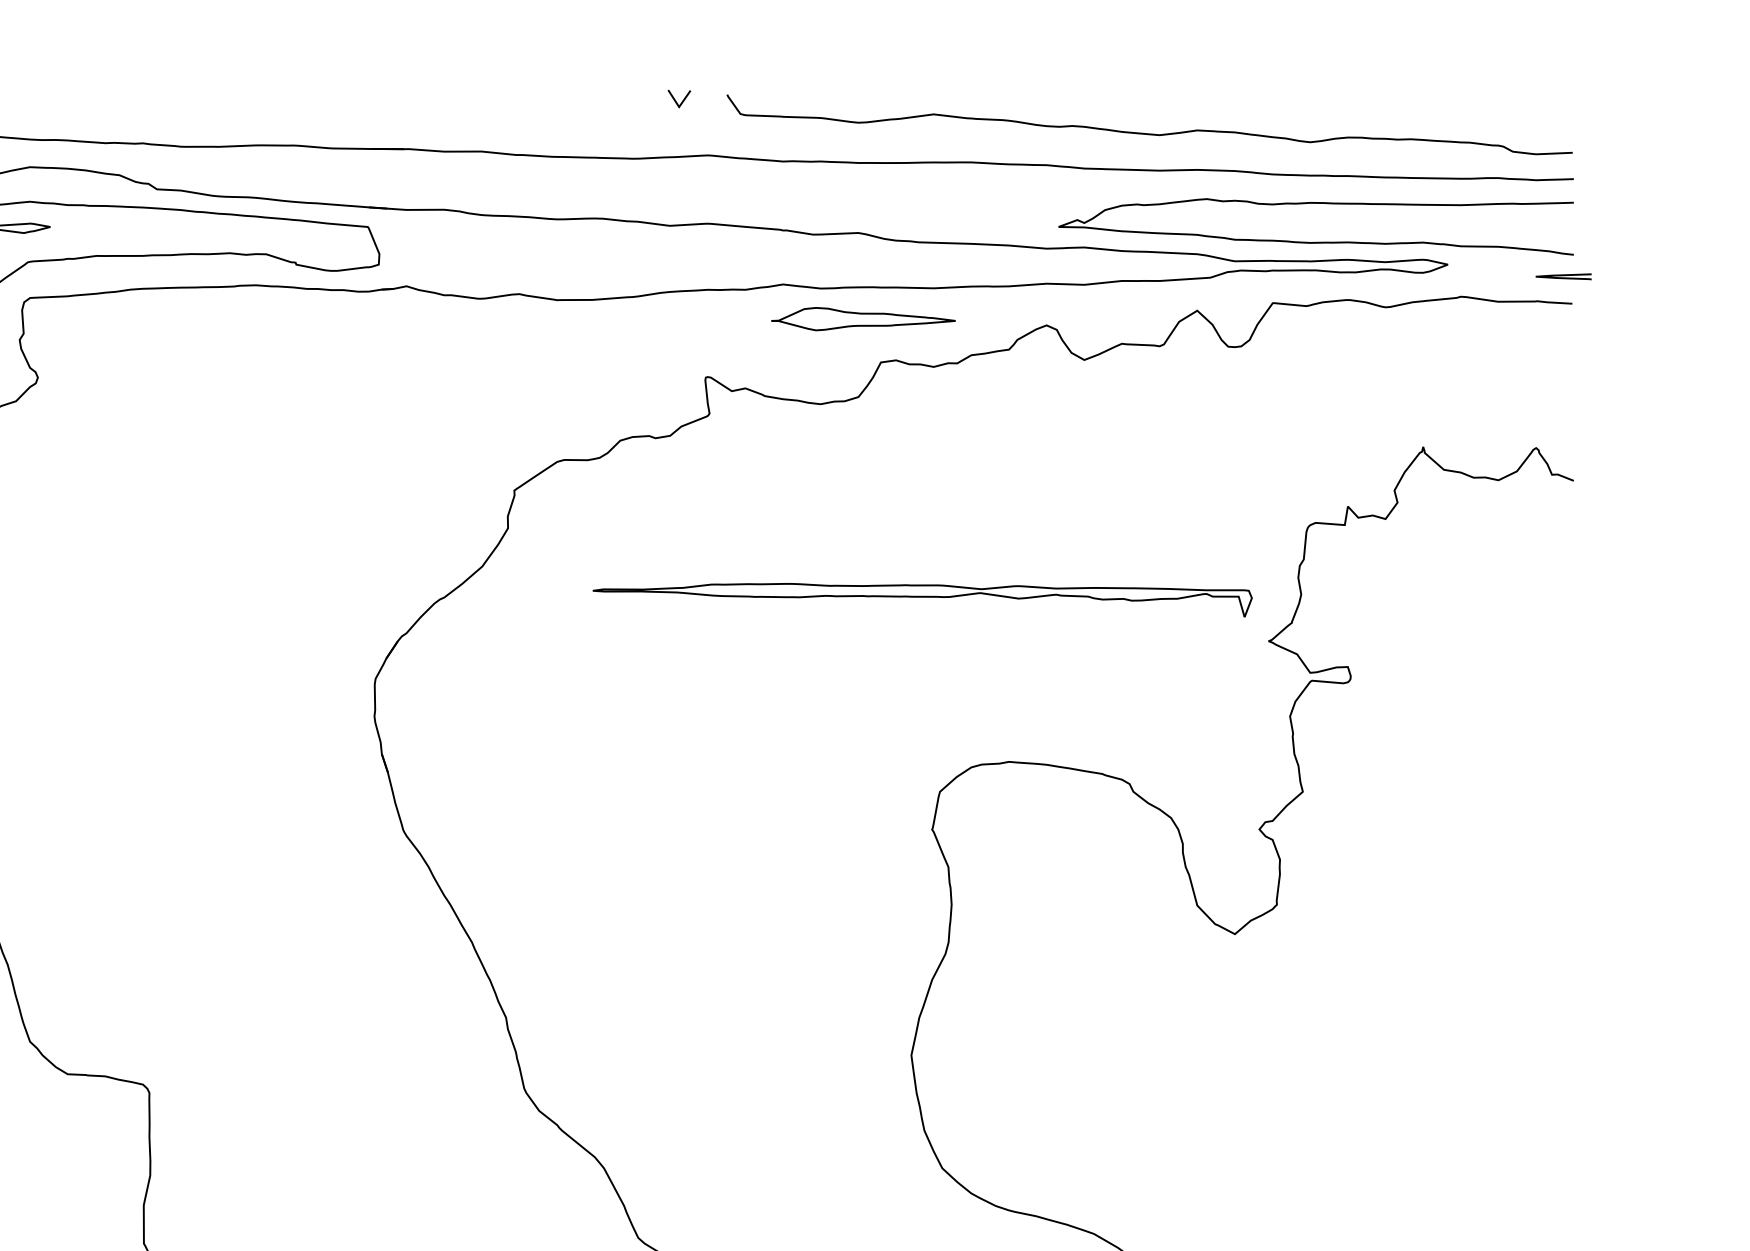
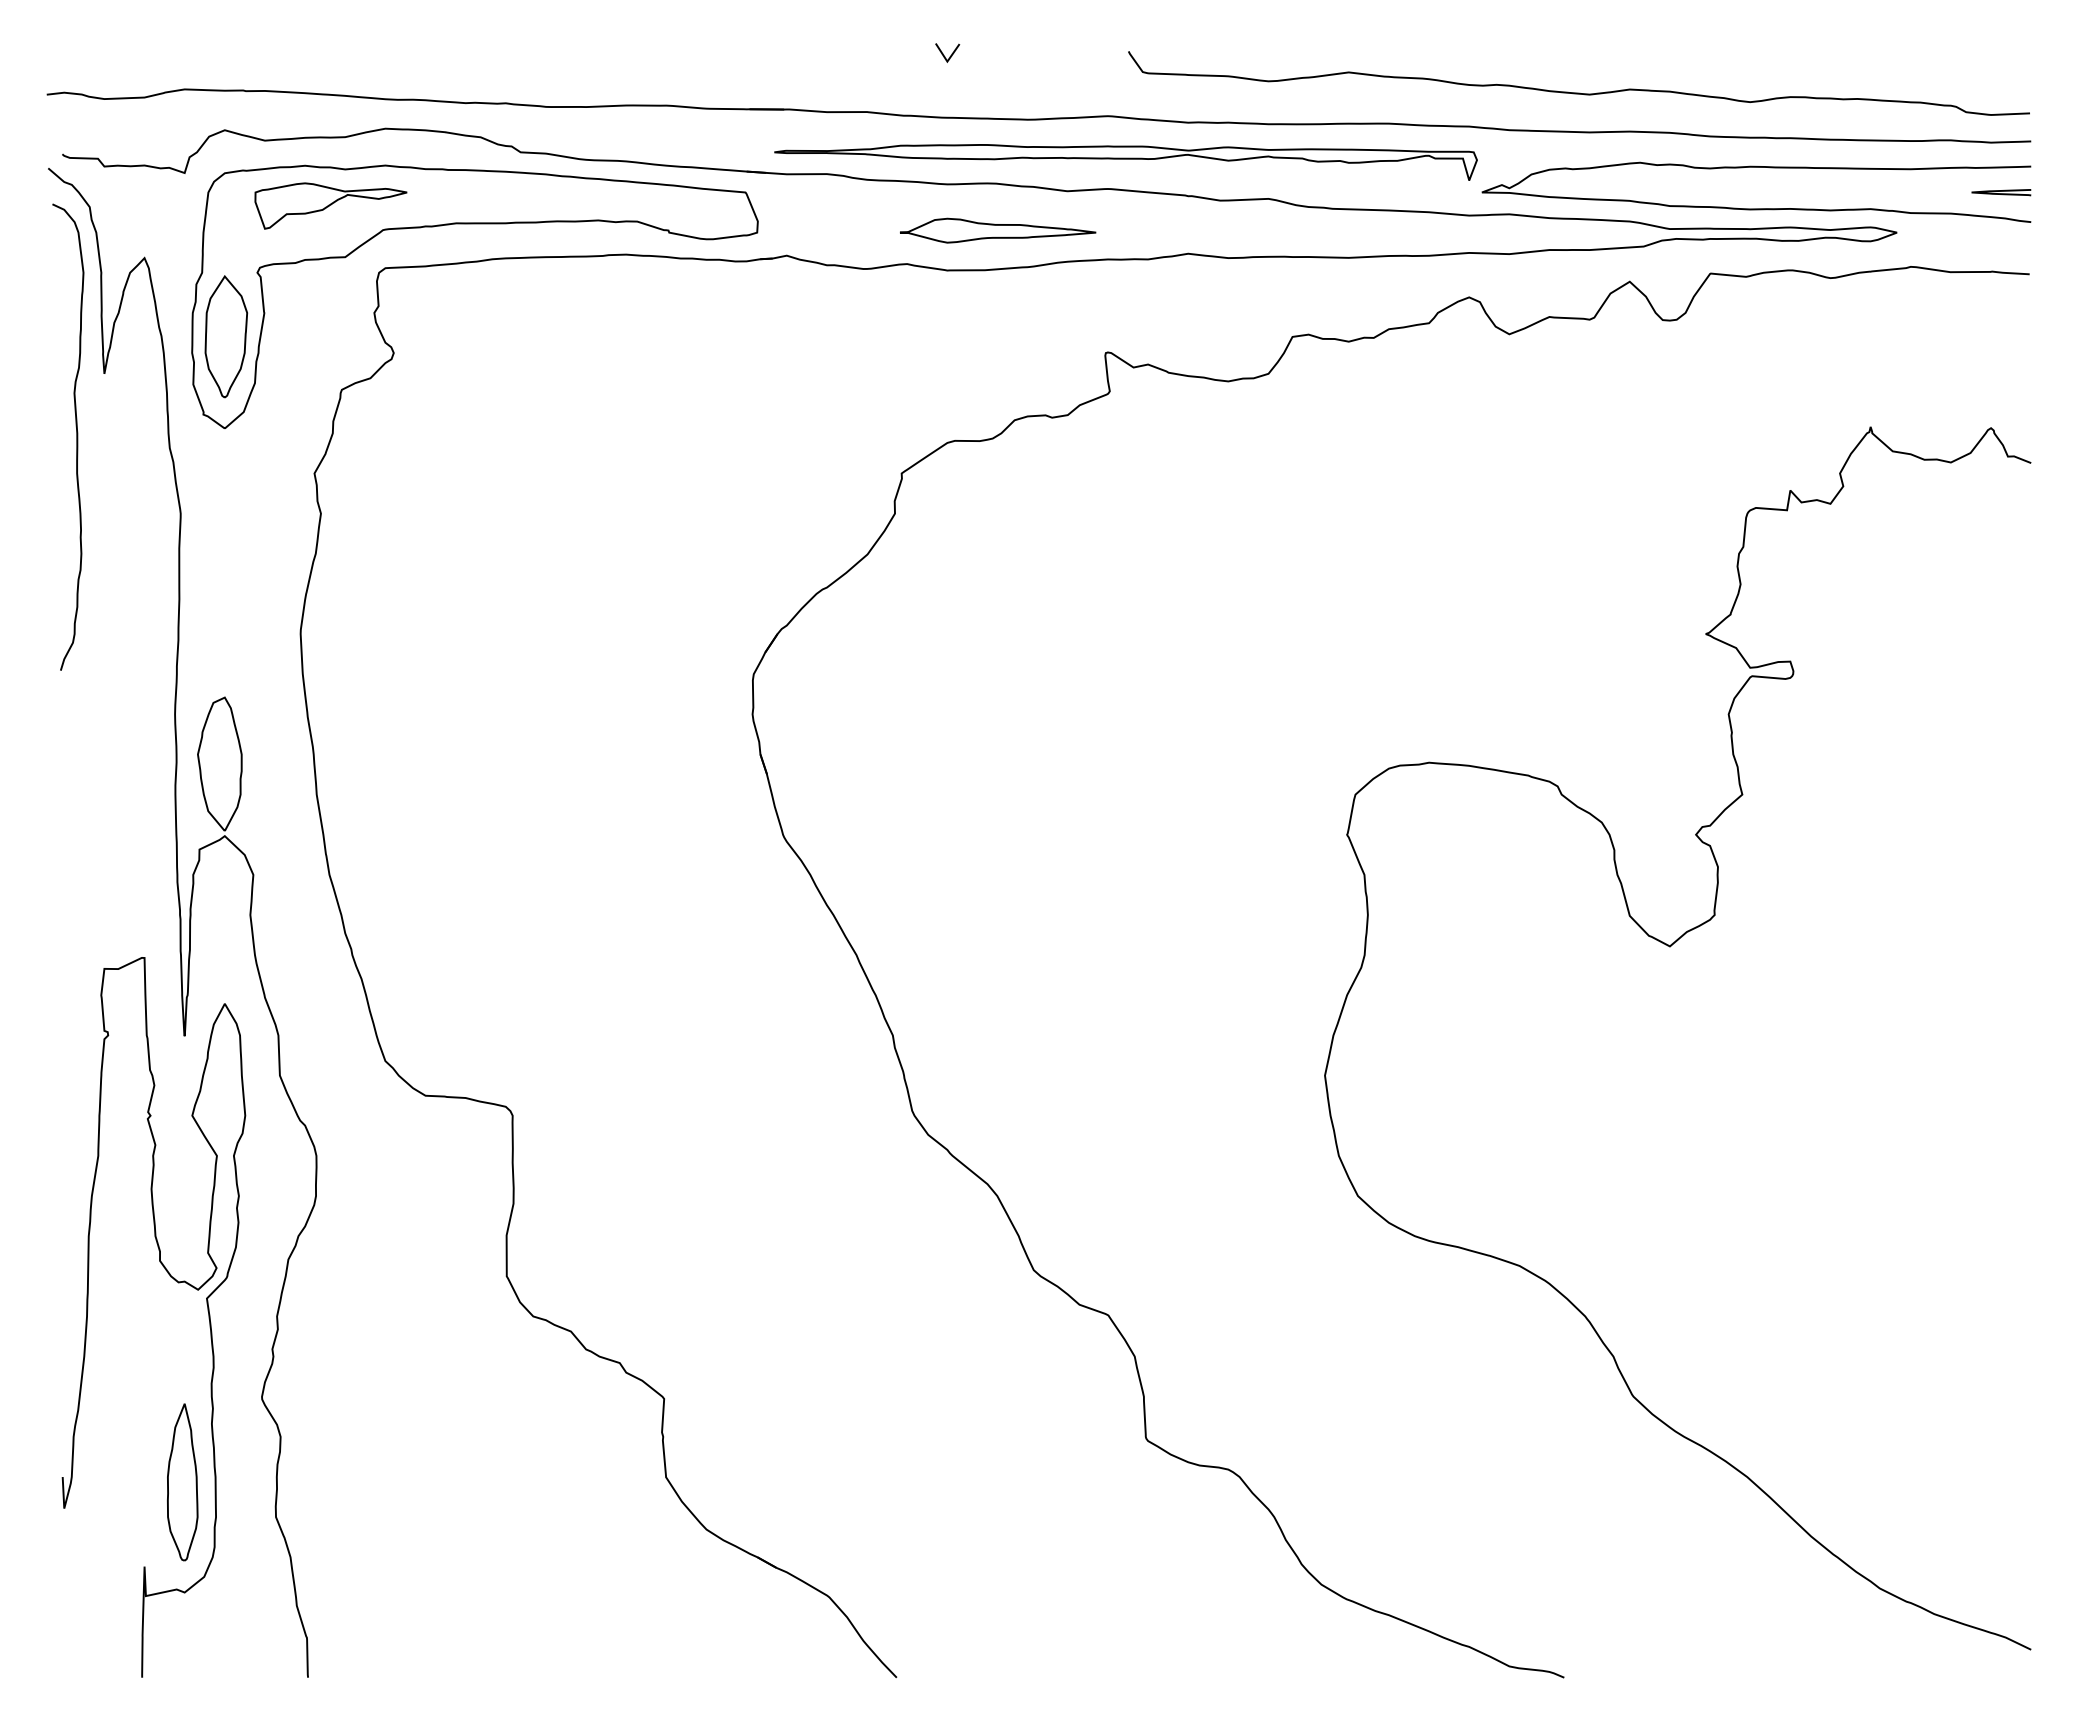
line: (675, 99) -> (943, 53), moved
curve: (1563, 275) -> (2001, 191), moved
part: (864, 318) -> (998, 230), moved
part: (922, 600) -> (1125, 162), moved

